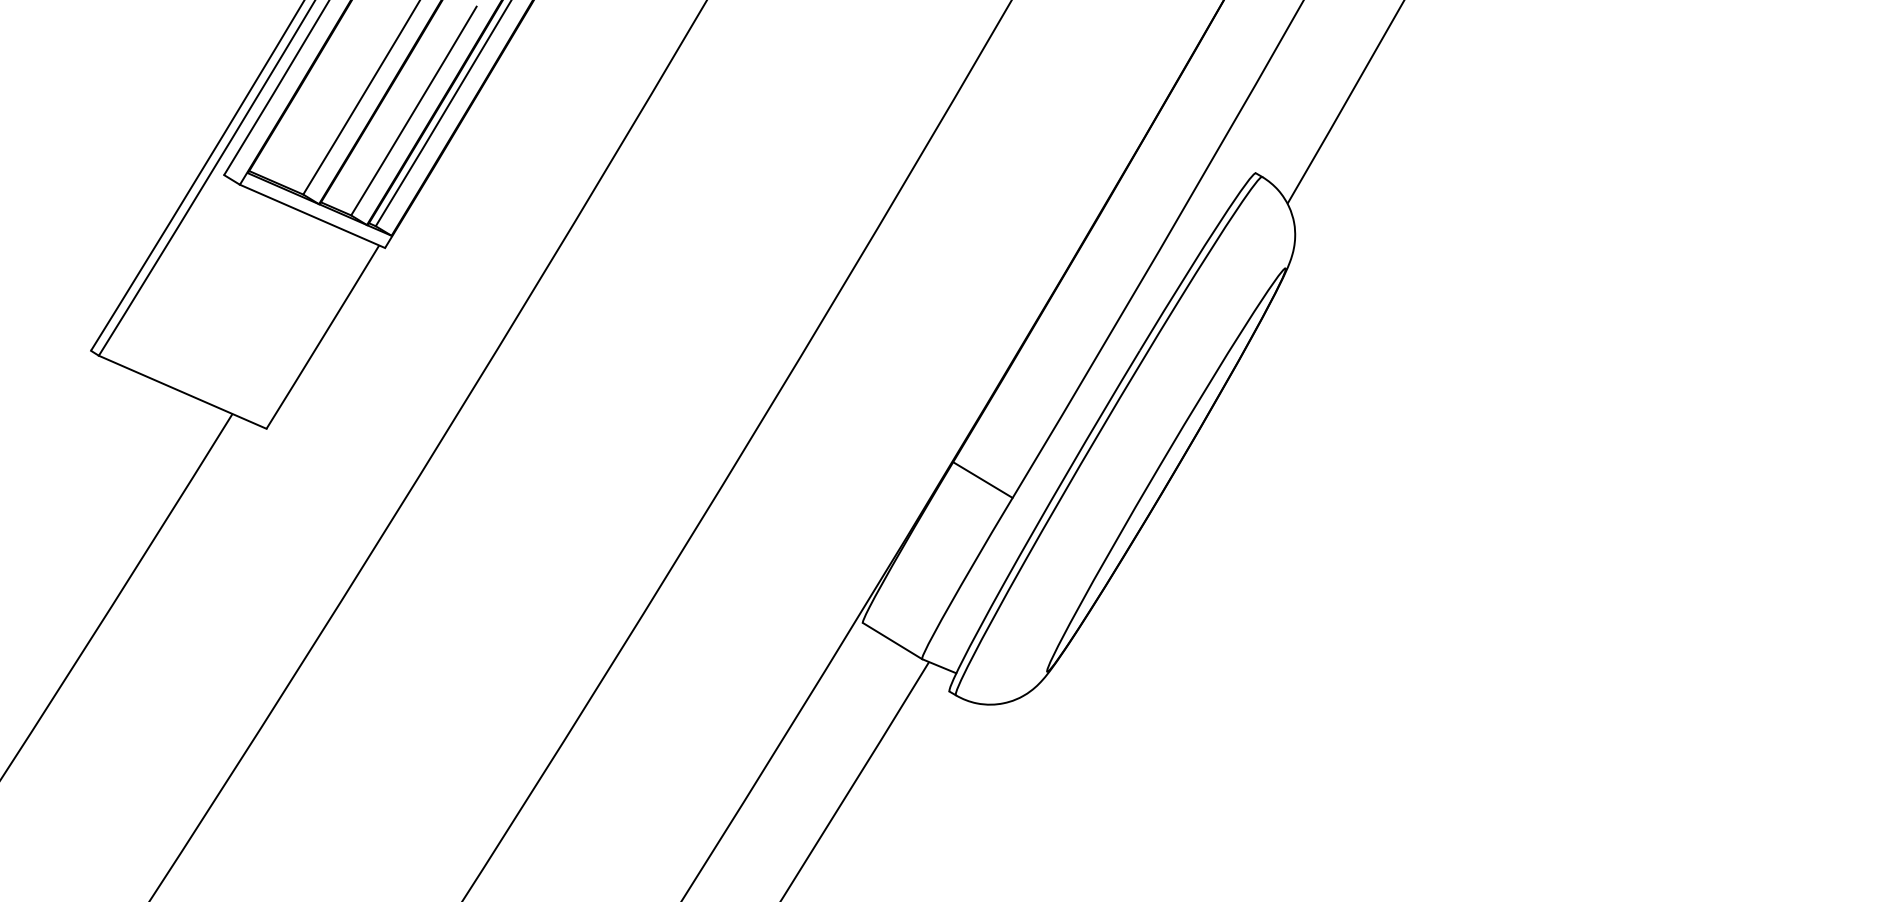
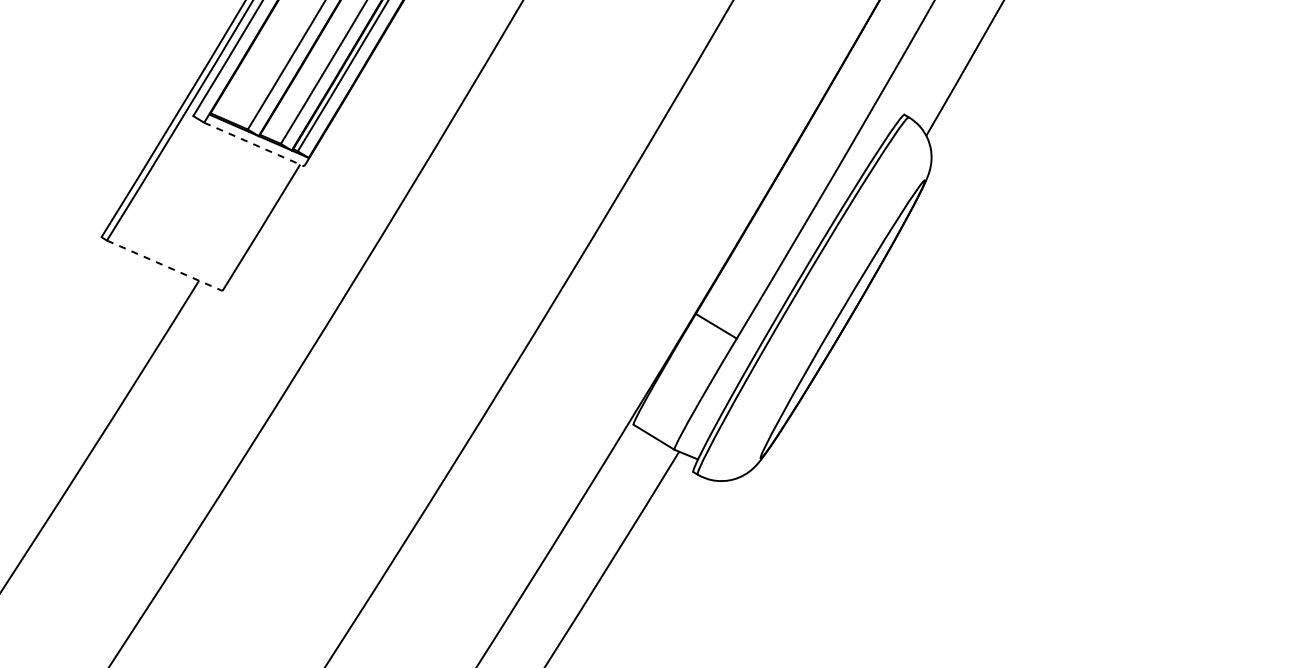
line: (312, 216) -> (254, 144), solid -> dashed
line: (183, 391) -> (165, 265), solid -> dashed

